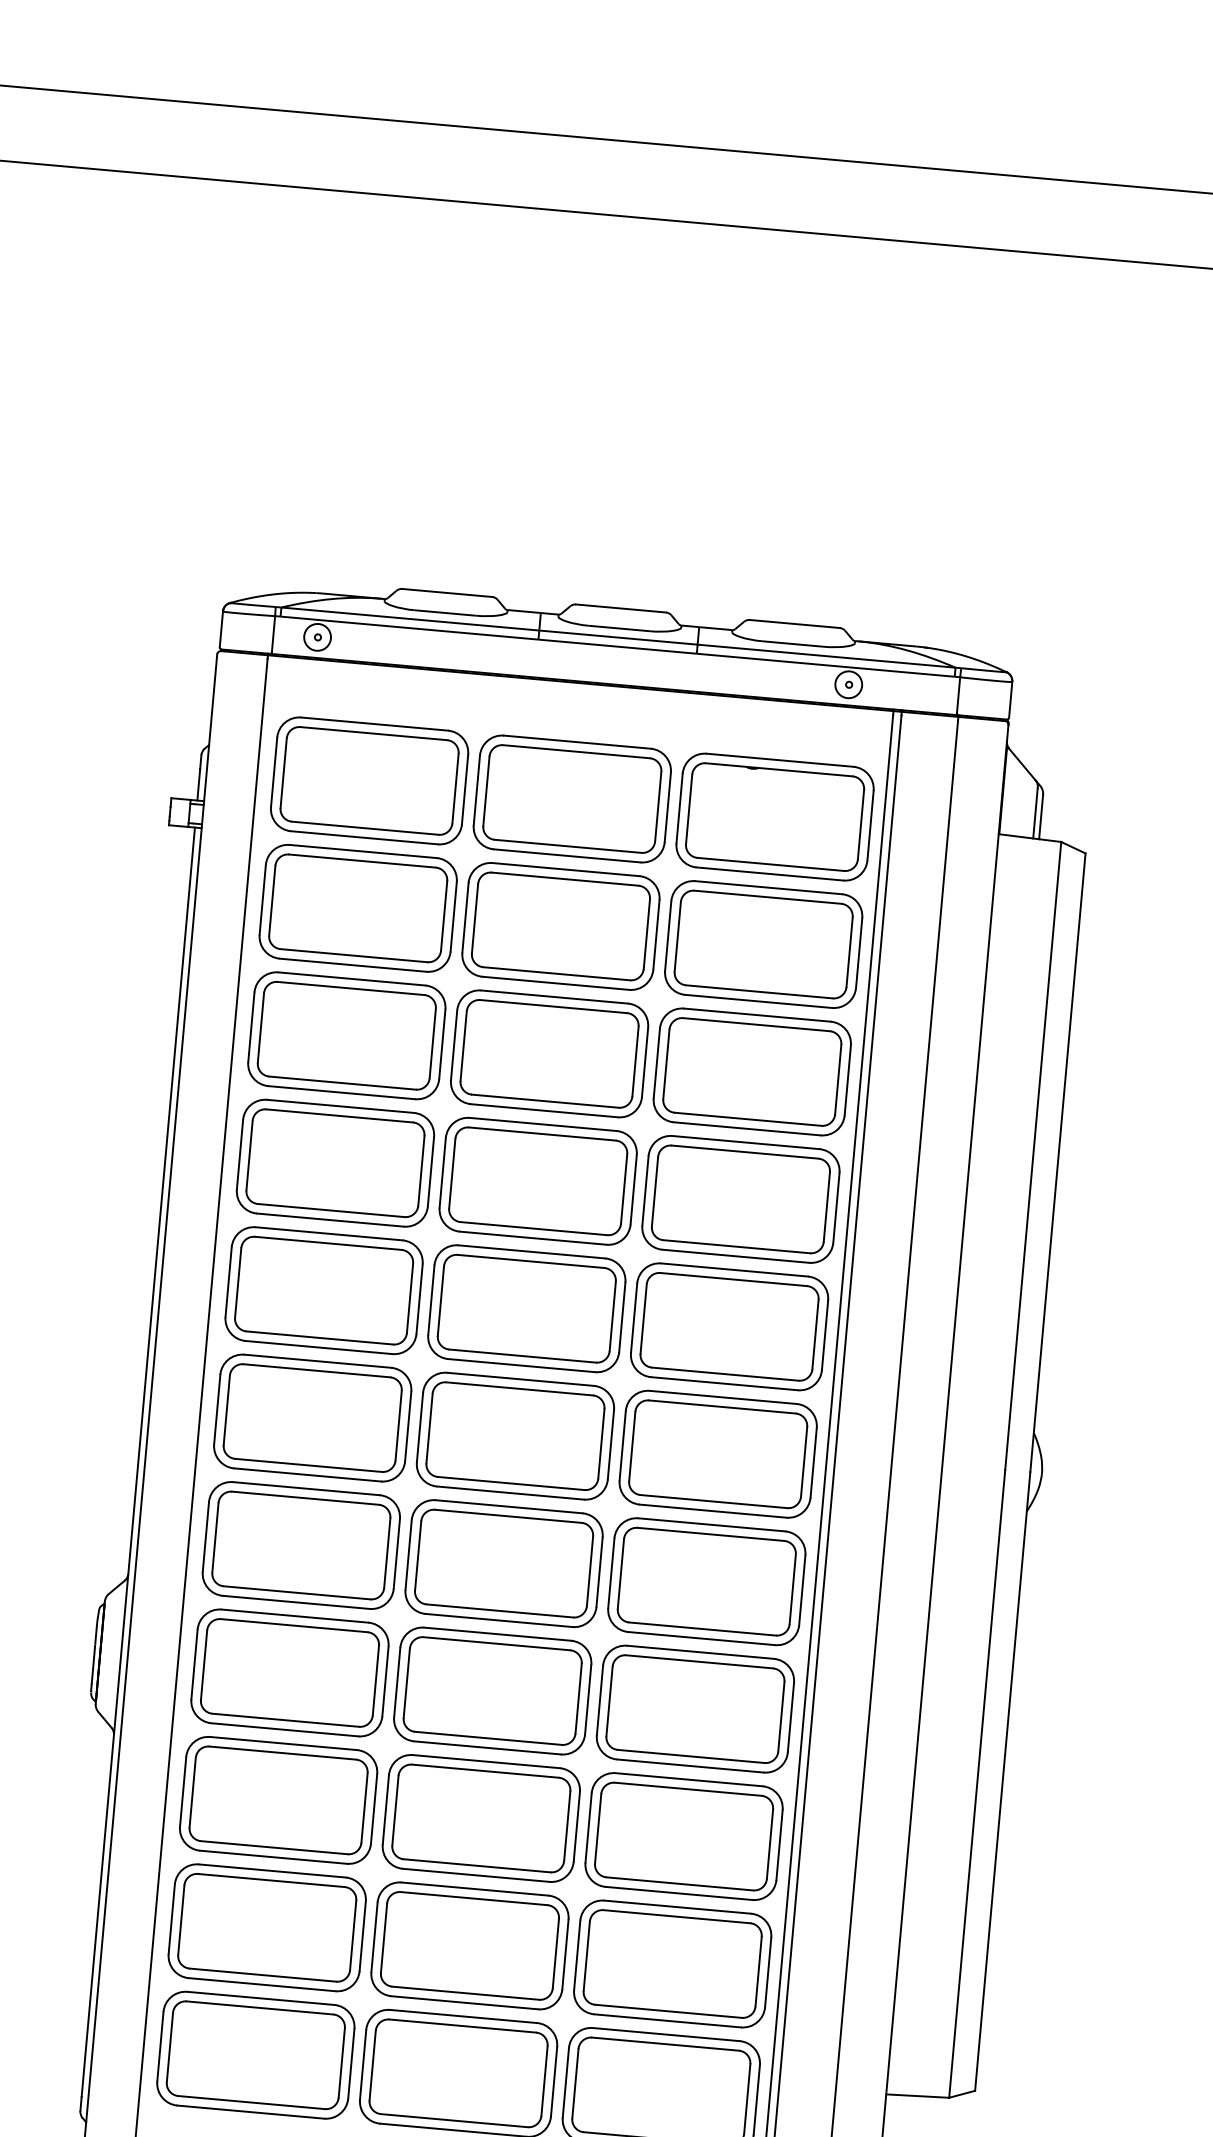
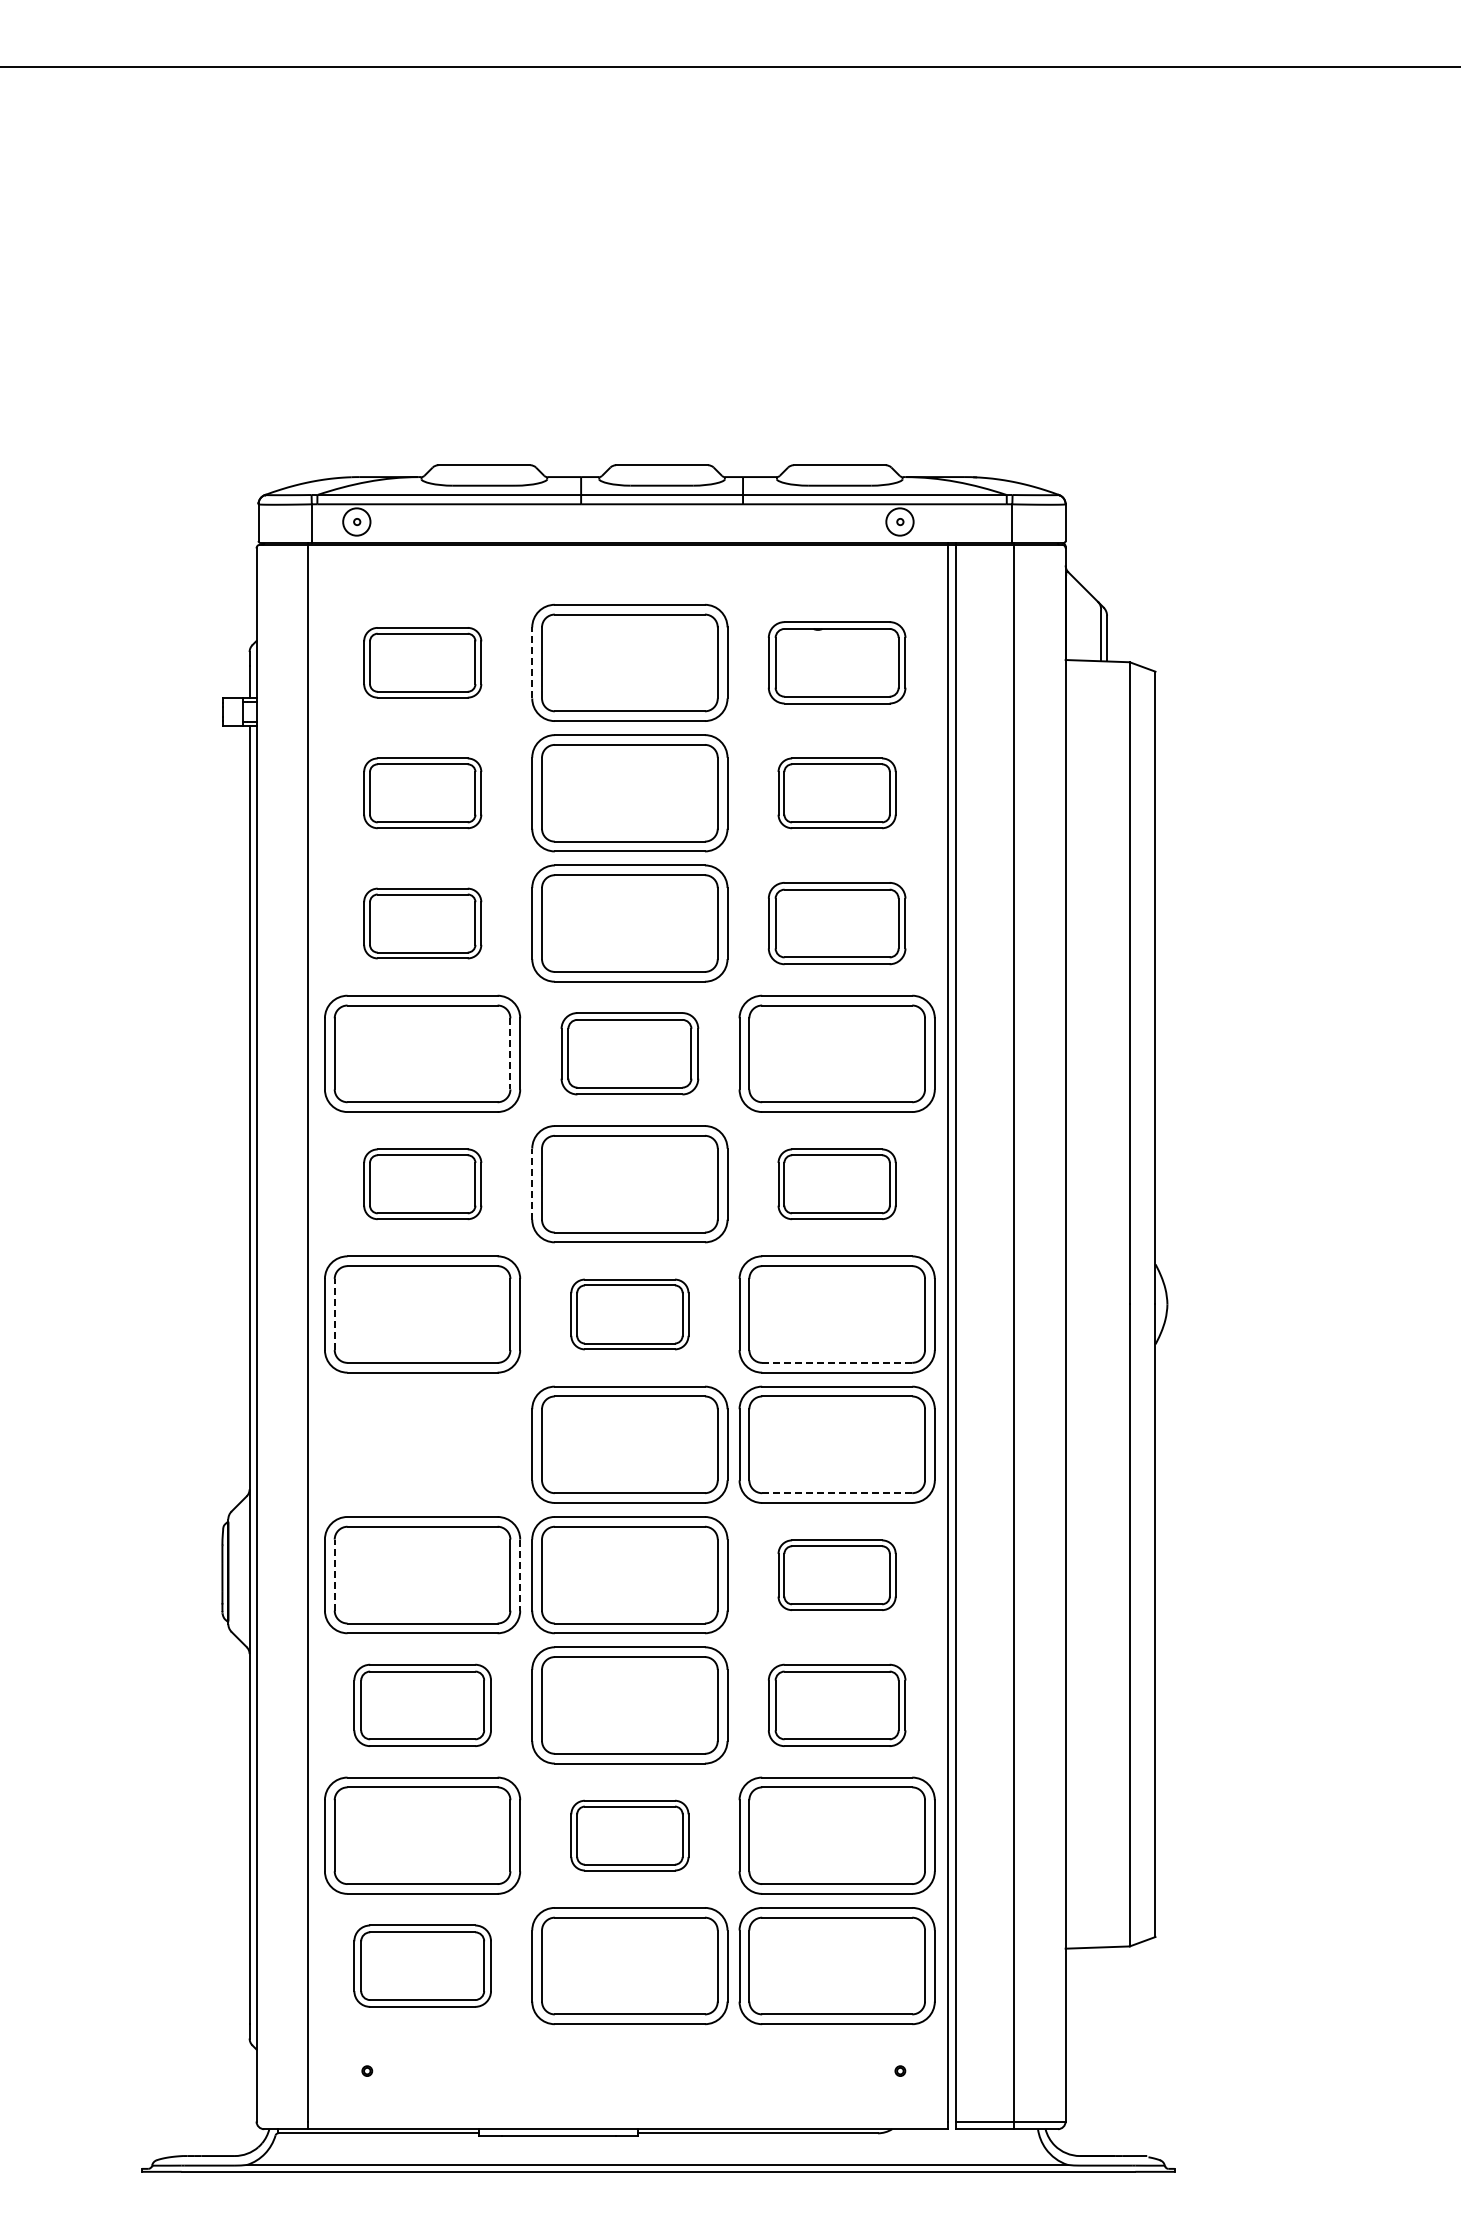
part: (369, 780) -> (422, 662), size x0.6
line: (477, 790) -> (532, 662), solid -> dashed
part: (774, 816) -> (836, 662), size x0.7
part: (358, 908) -> (422, 793), size x0.6
part: (762, 944) -> (836, 793), size x0.6
part: (346, 1035) -> (422, 923), size x0.6
part: (751, 1071) -> (836, 923), size x0.7
line: (421, 1170) -> (510, 1053), solid -> dashed
part: (537, 1180) -> (629, 1053), size x0.7
part: (324, 1290) -> (422, 1184), size x0.6
line: (431, 1300) -> (532, 1184), solid -> dashed
part: (728, 1327) -> (836, 1184), size x0.6
line: (226, 1410) -> (334, 1314), solid -> dashed
part: (515, 1436) -> (629, 1314), size x0.6
line: (713, 1501) -> (836, 1362), solid -> dashed
part: (301, 1545) -> (422, 1444), removed
line: (701, 1629) -> (836, 1493), solid -> dashed
line: (203, 1665) -> (334, 1575), solid -> dashed
line: (385, 1681) -> (520, 1575), solid -> dashed
part: (694, 1709) -> (836, 1575), size x0.6
part: (278, 1800) -> (422, 1705), size x0.7
part: (683, 1836) -> (836, 1705), size x0.7
part: (469, 1945) -> (629, 1835), size x0.6
part: (255, 2055) -> (422, 1966), size x0.7

